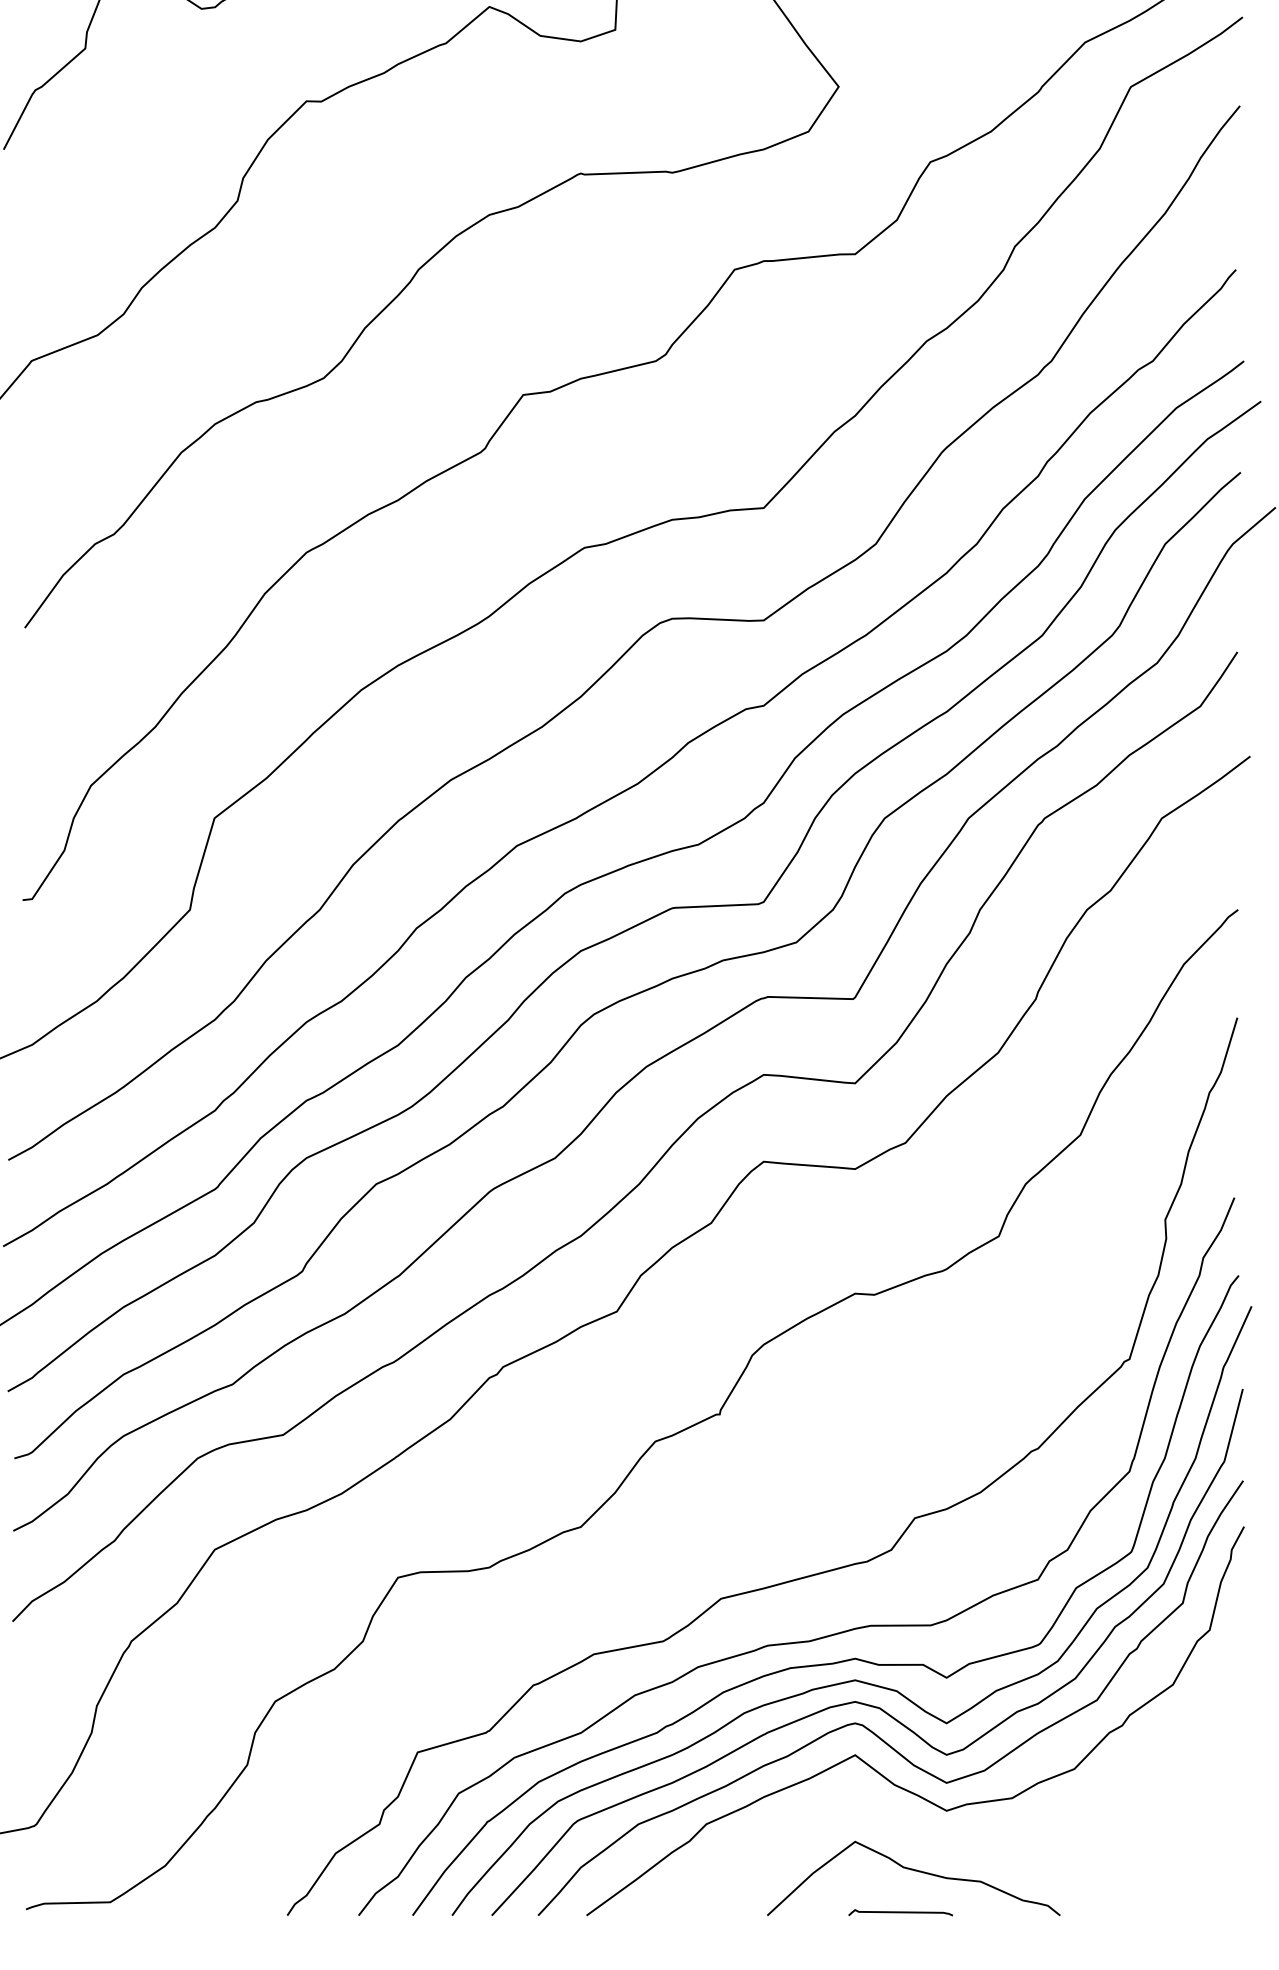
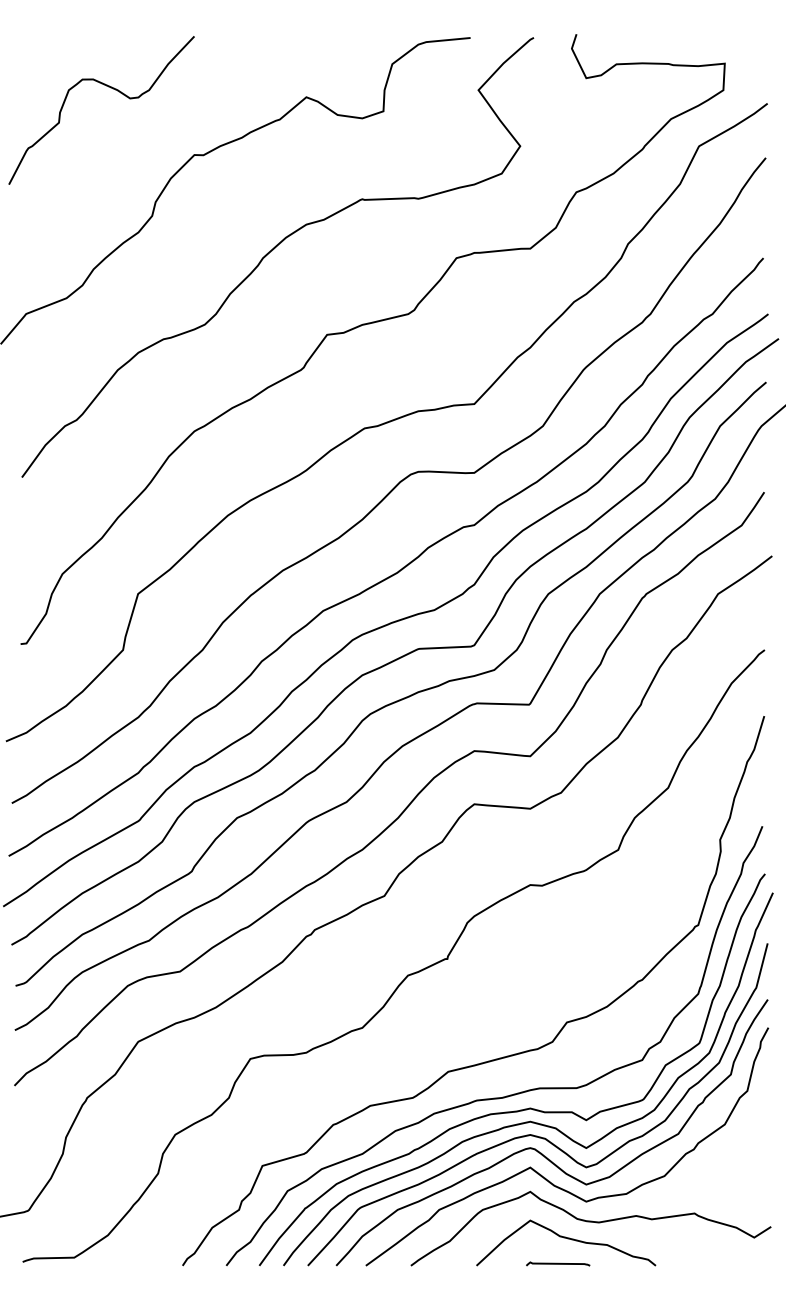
curve: (953, 1844) -> (590, 1222), added

